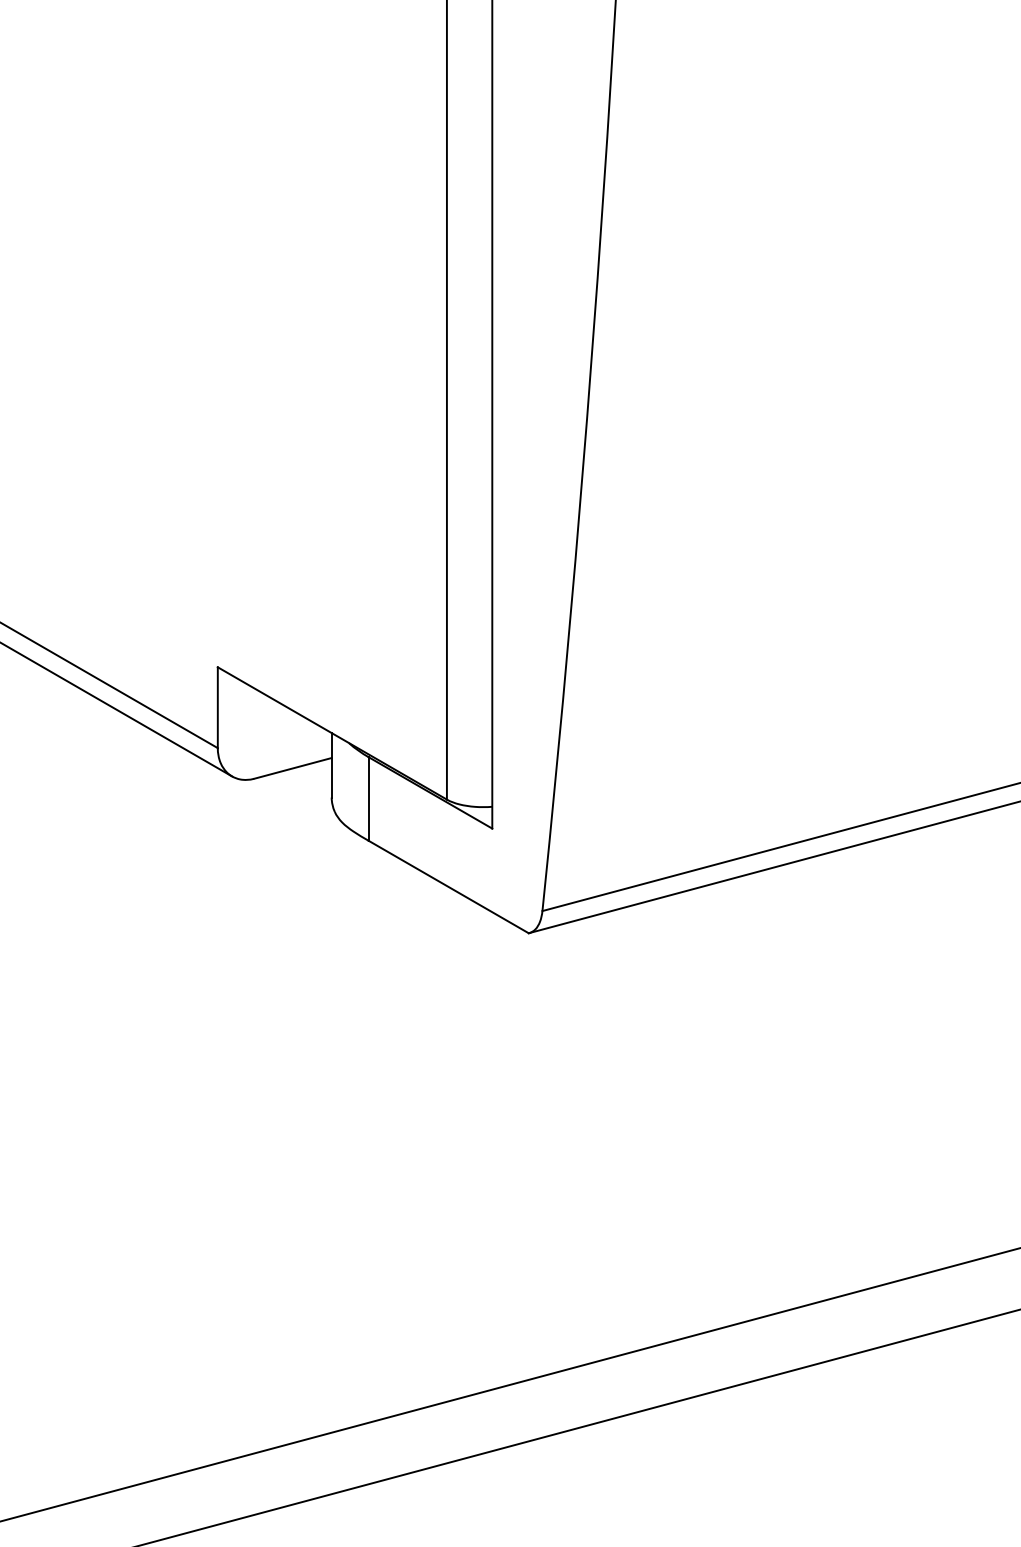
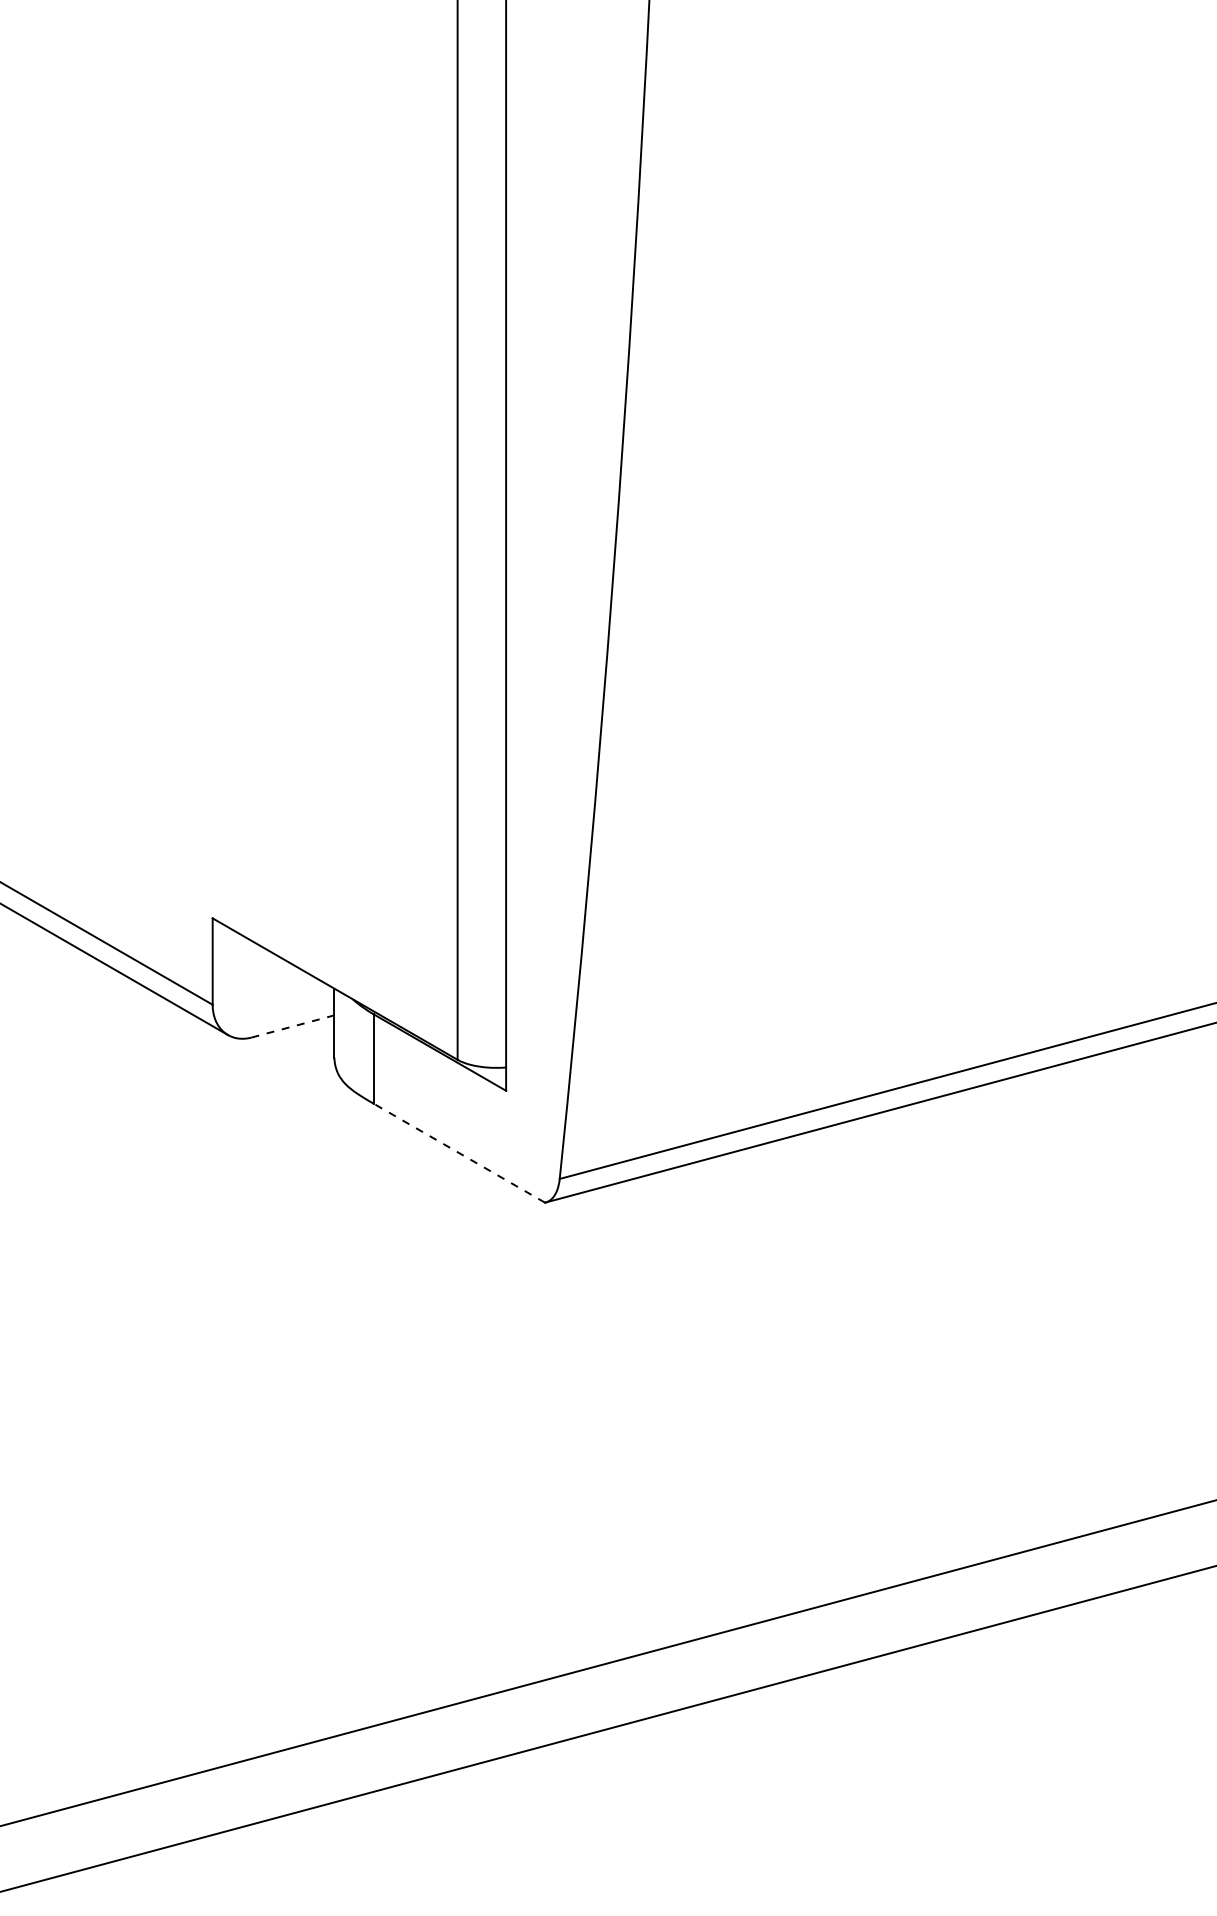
line: (292, 768) -> (292, 1026), solid -> dashed
line: (448, 887) -> (459, 1153), solid -> dashed

